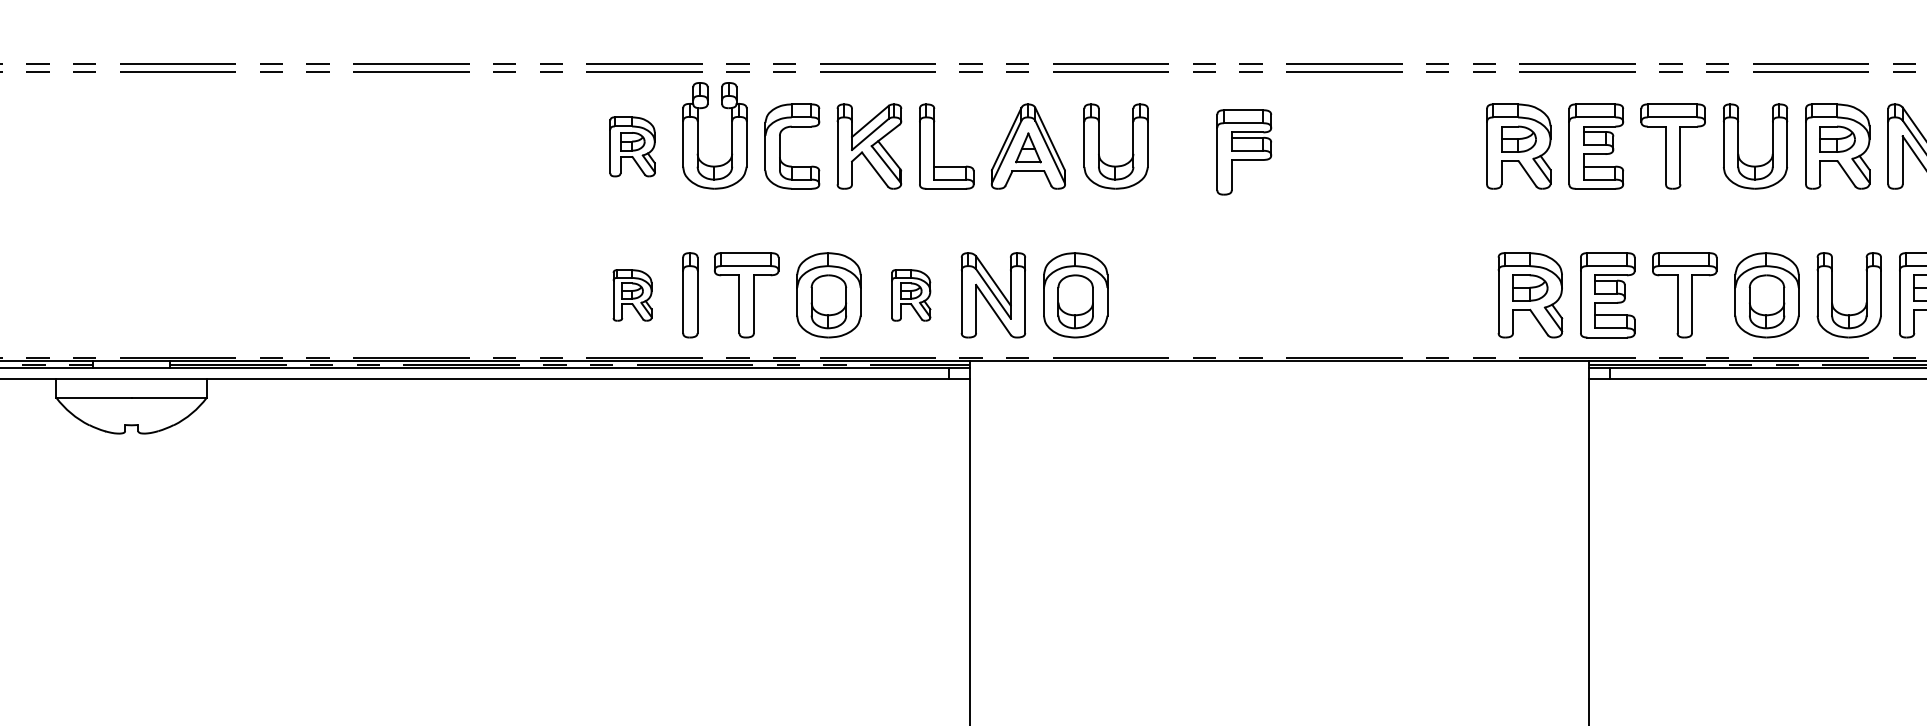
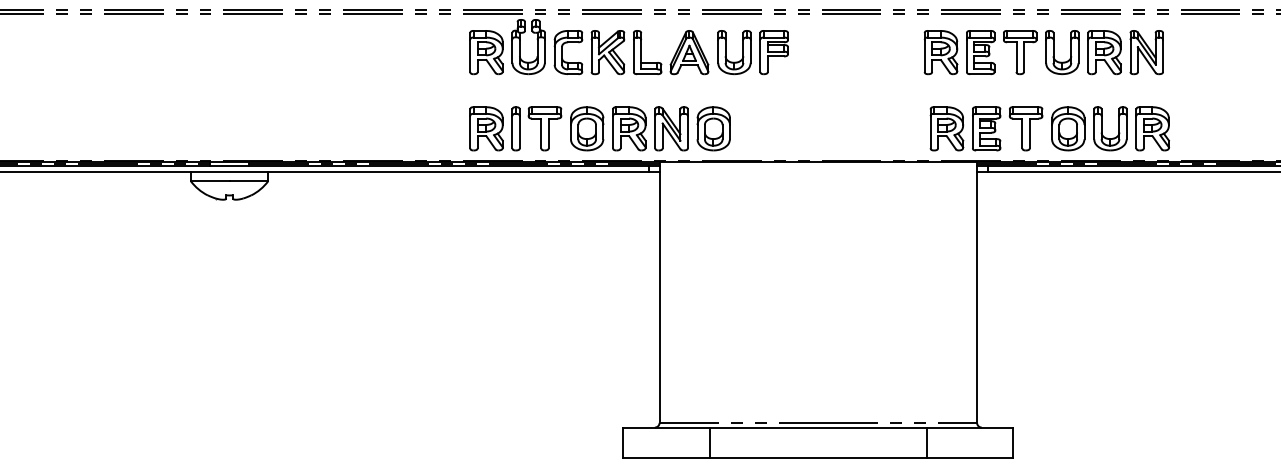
part: (632, 146) -> (486, 52), size x1.43
part: (1242, 152) -> (773, 52), moved
part: (632, 294) -> (486, 128), size x1.67
part: (911, 294) -> (629, 128), size x1.67

